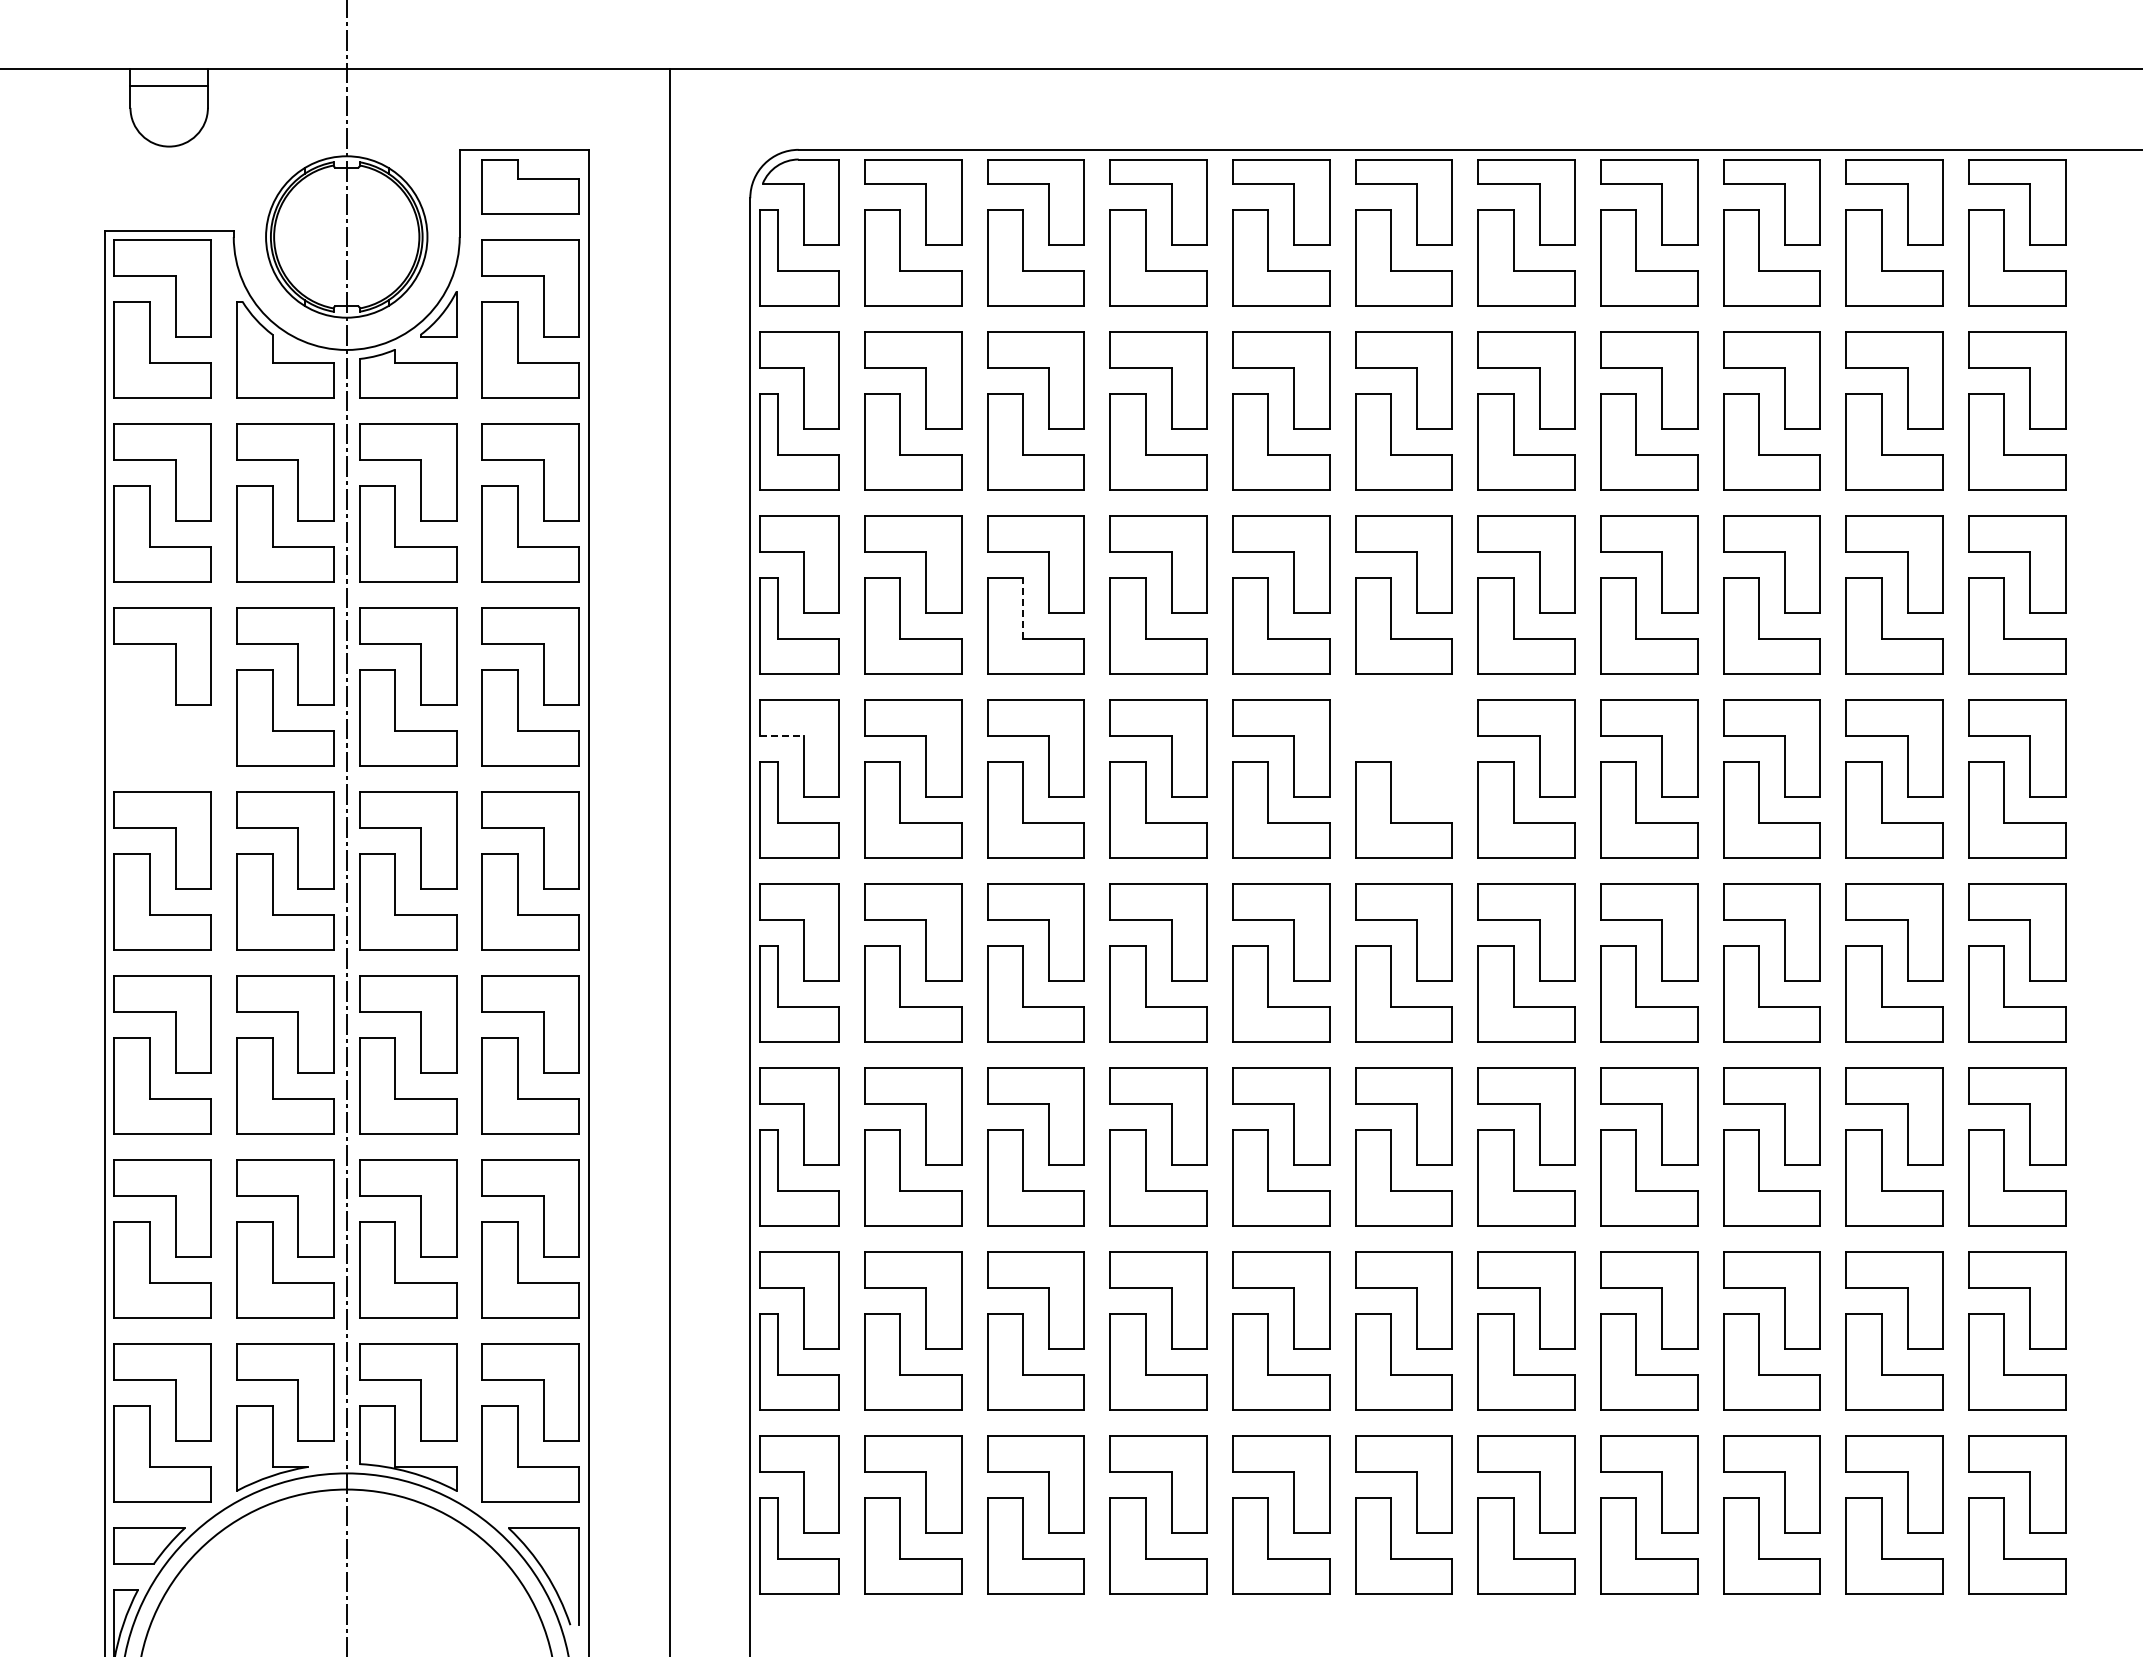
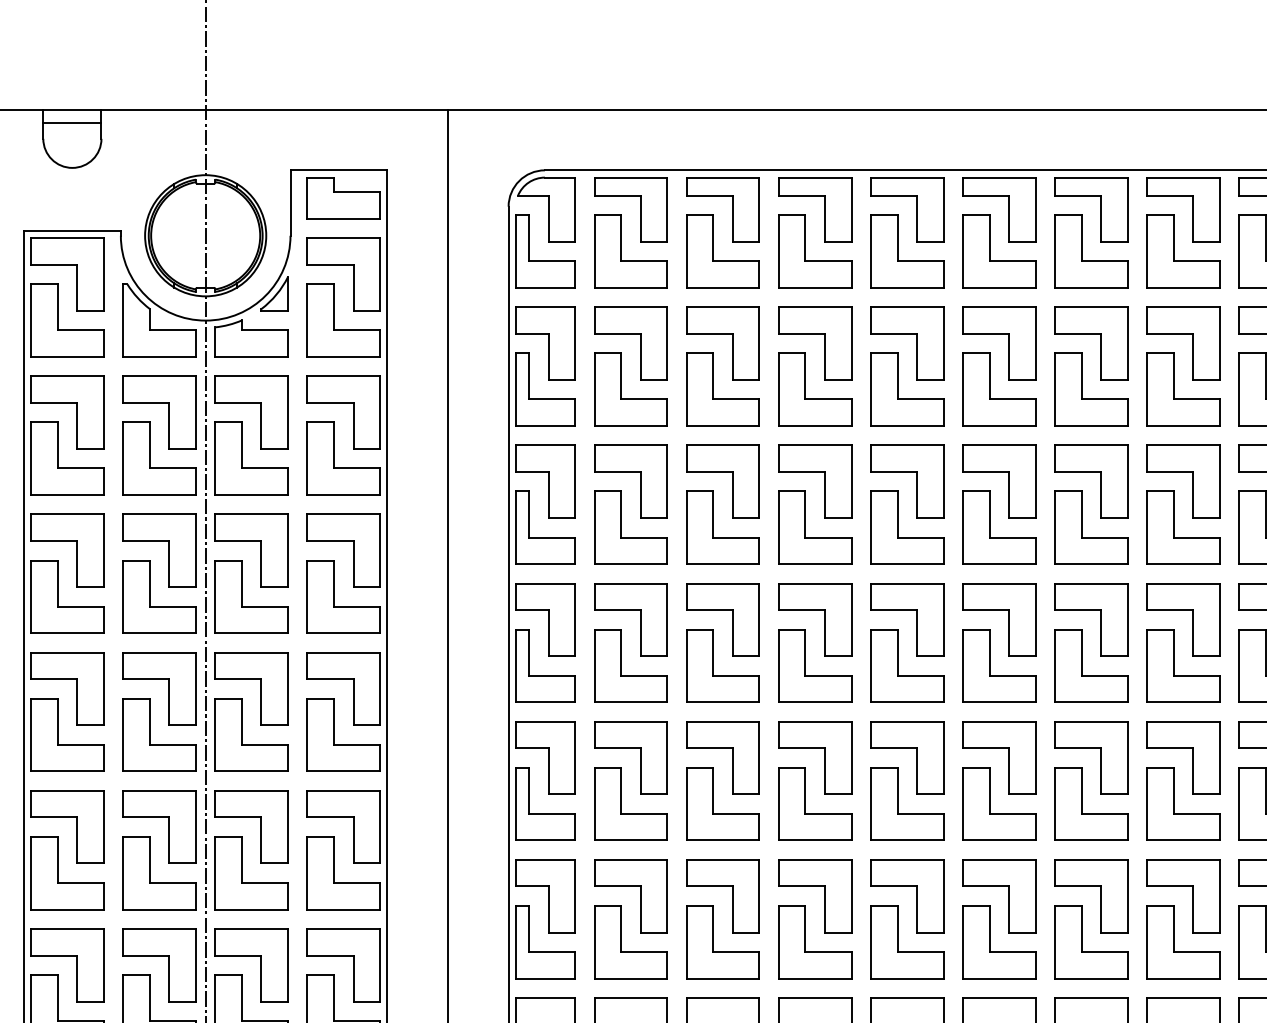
line: (1023, 608) -> (713, 514), dashed -> solid
part: (150, 717) -> (58, 596), added
line: (781, 735) -> (532, 610), dashed -> solid
part: (1403, 736) -> (998, 610), added

